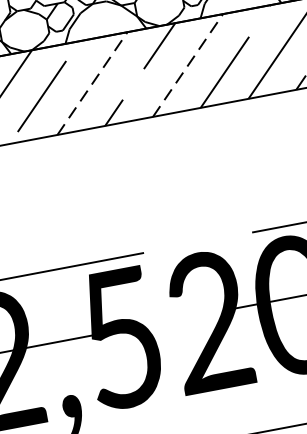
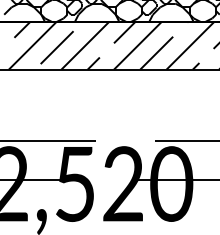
line: (187, 64) -> (137, 45), dashed -> solid
line: (92, 82) -> (85, 45), dashed -> solid

